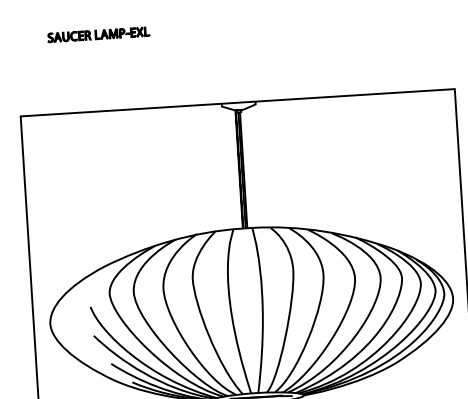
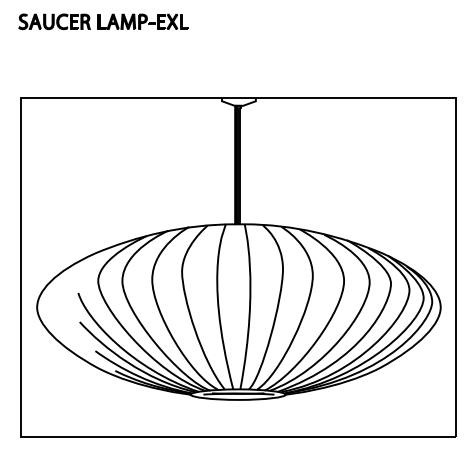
part: (98, 34) -> (103, 21), size x1.67

